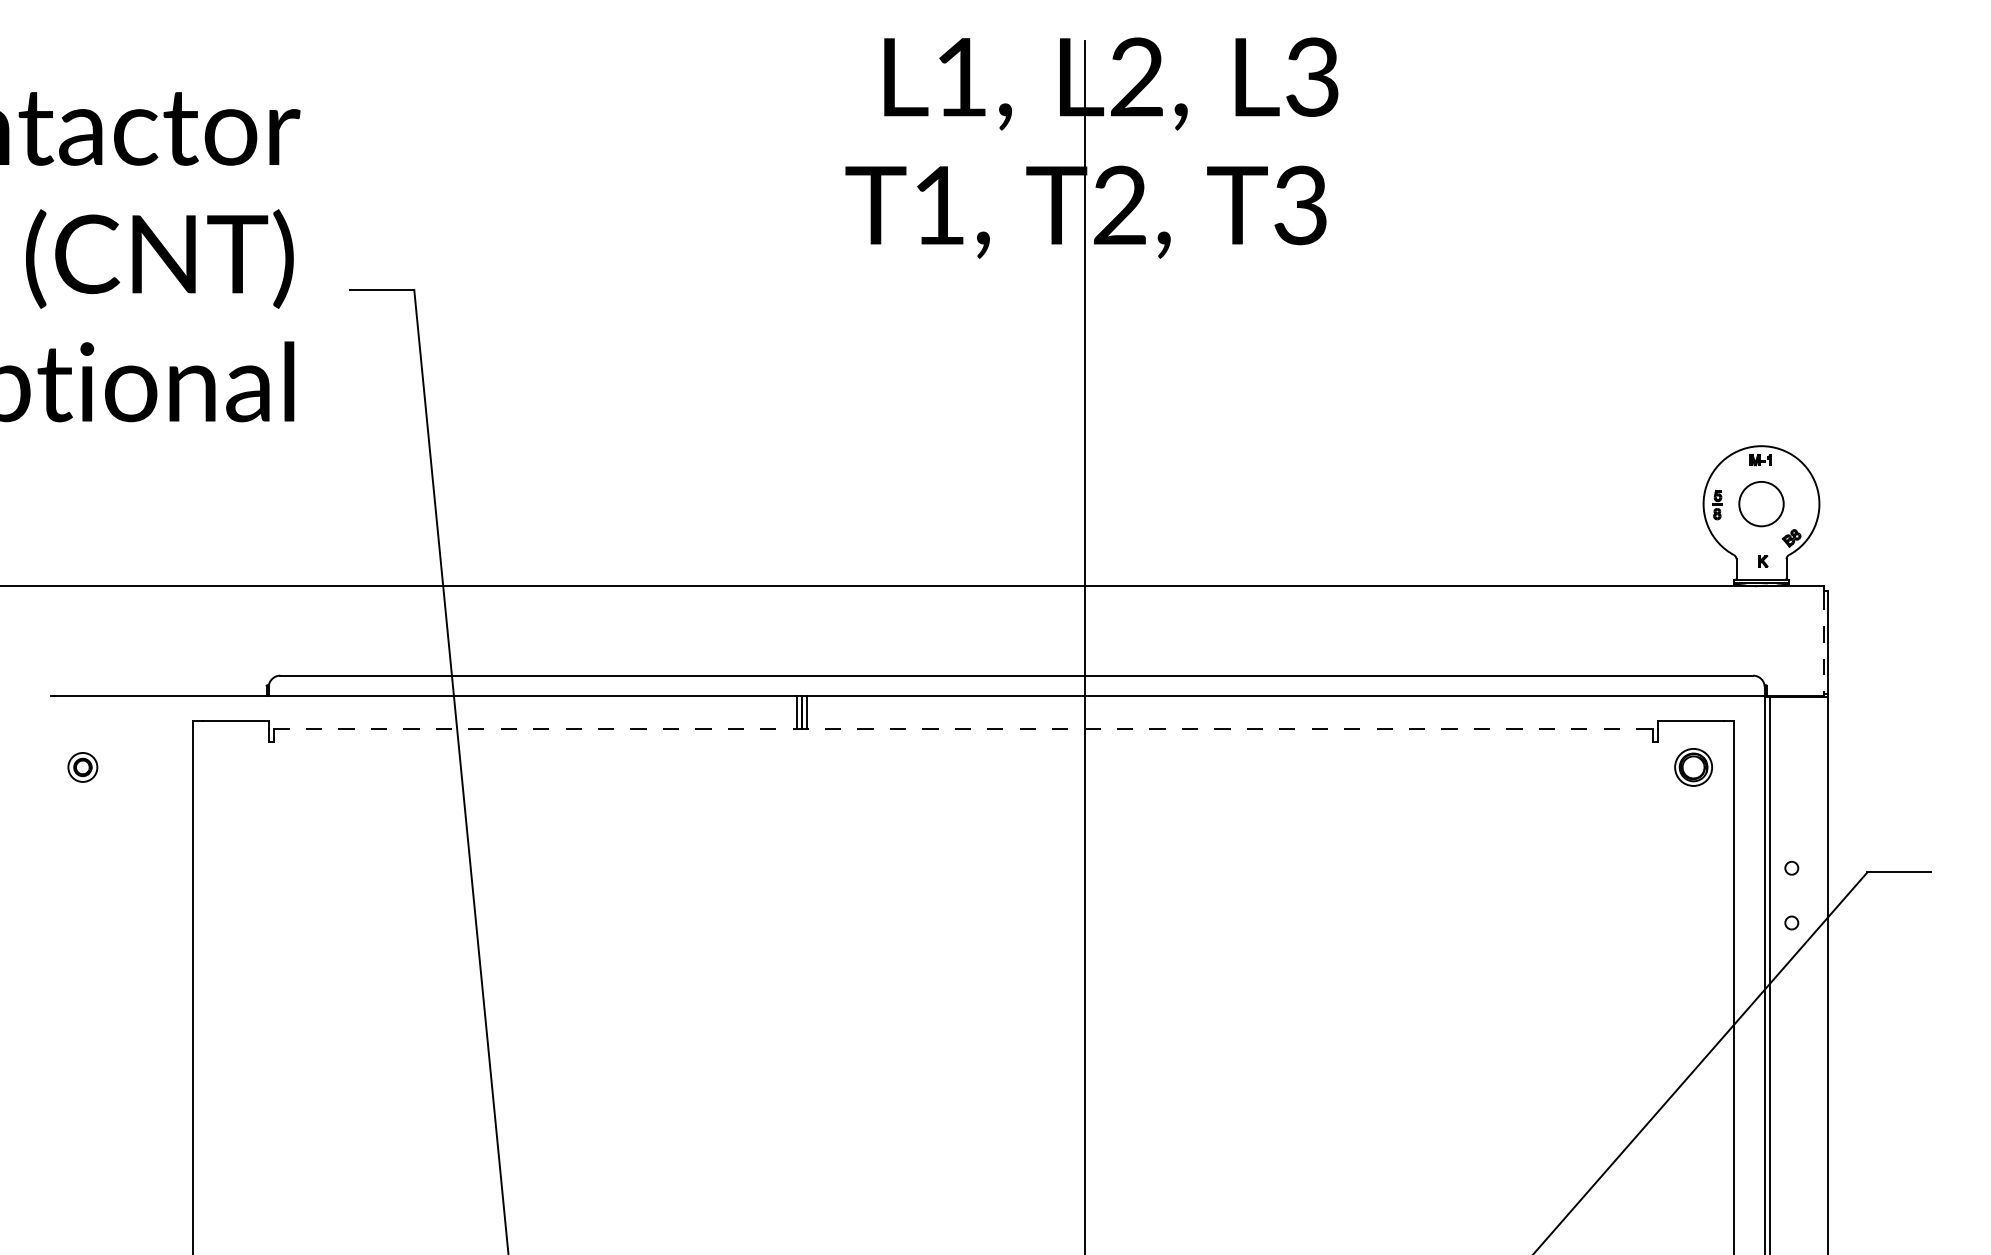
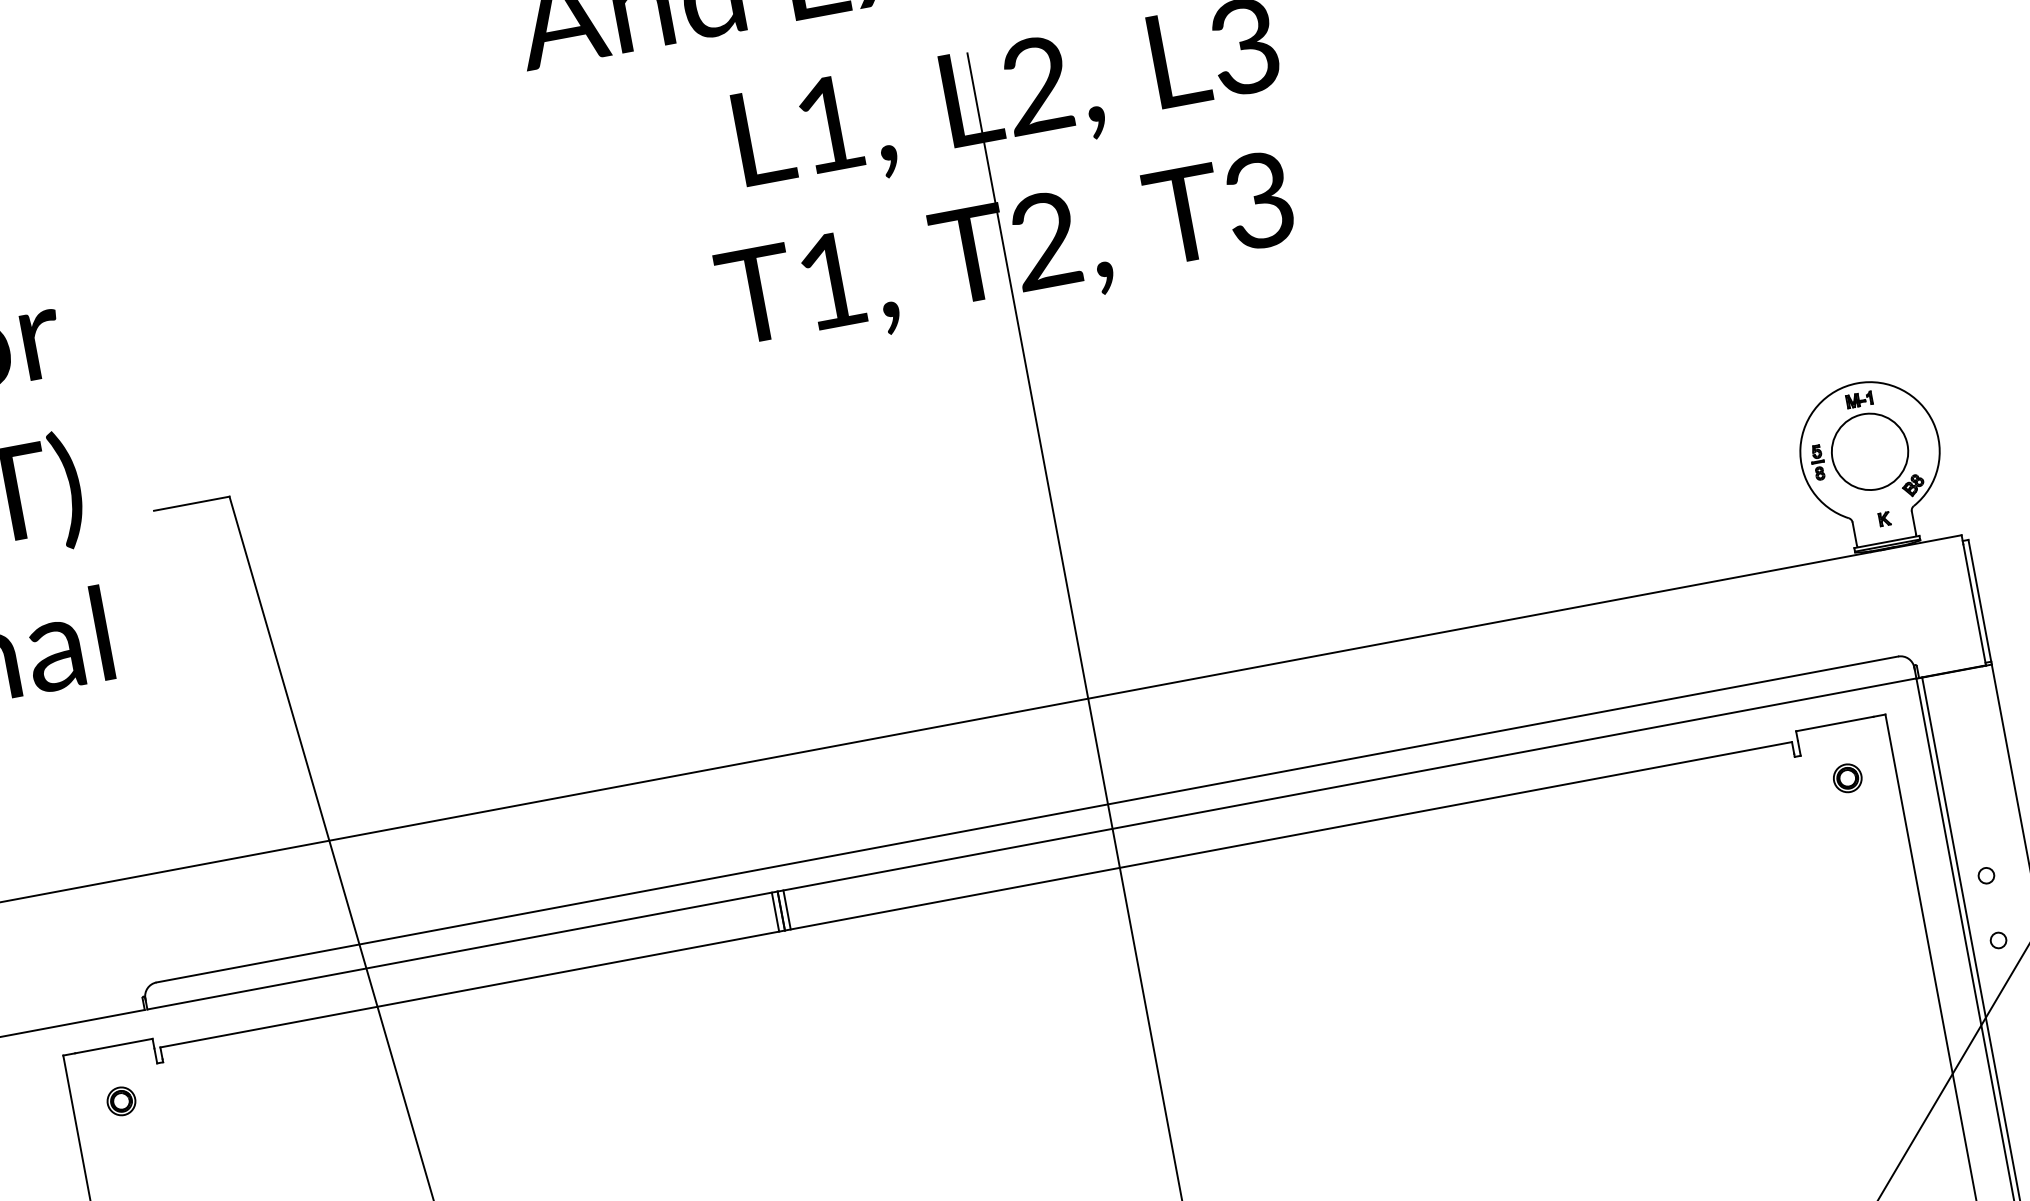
circle: (1761, 503) -> (1869, 451), size x1.43
line: (1823, 645) -> (1974, 605), dashed -> solid
line: (963, 729) -> (976, 894), dashed -> solid
part: (233, 767) -> (121, 1101), added
part: (1692, 767) -> (1846, 778), size x0.62

